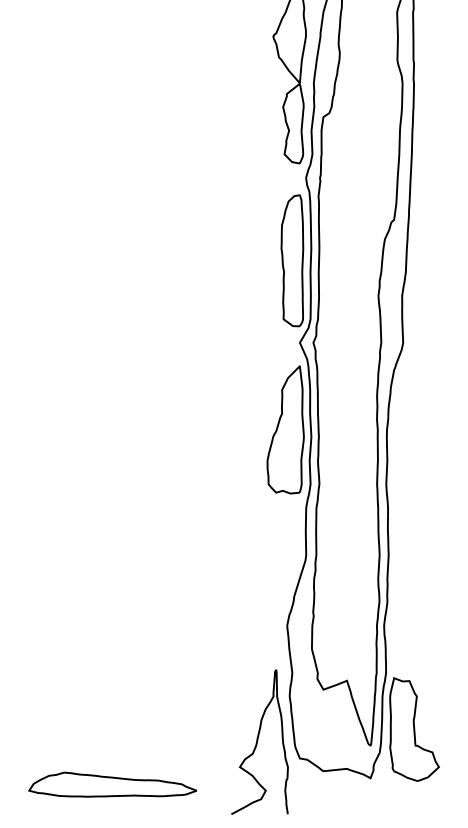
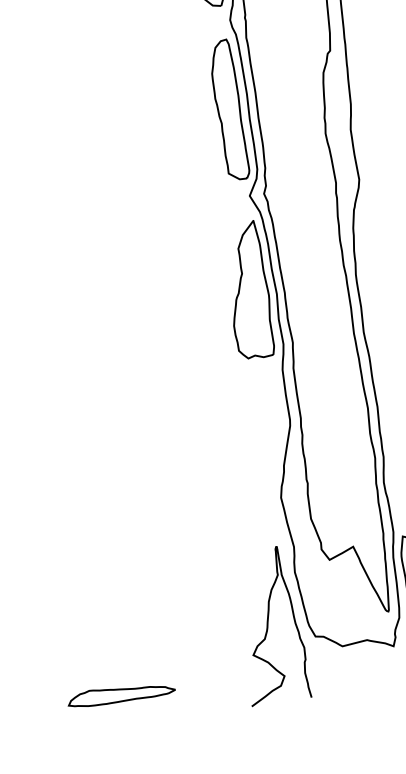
part: (112, 784) -> (121, 693), size x0.6

